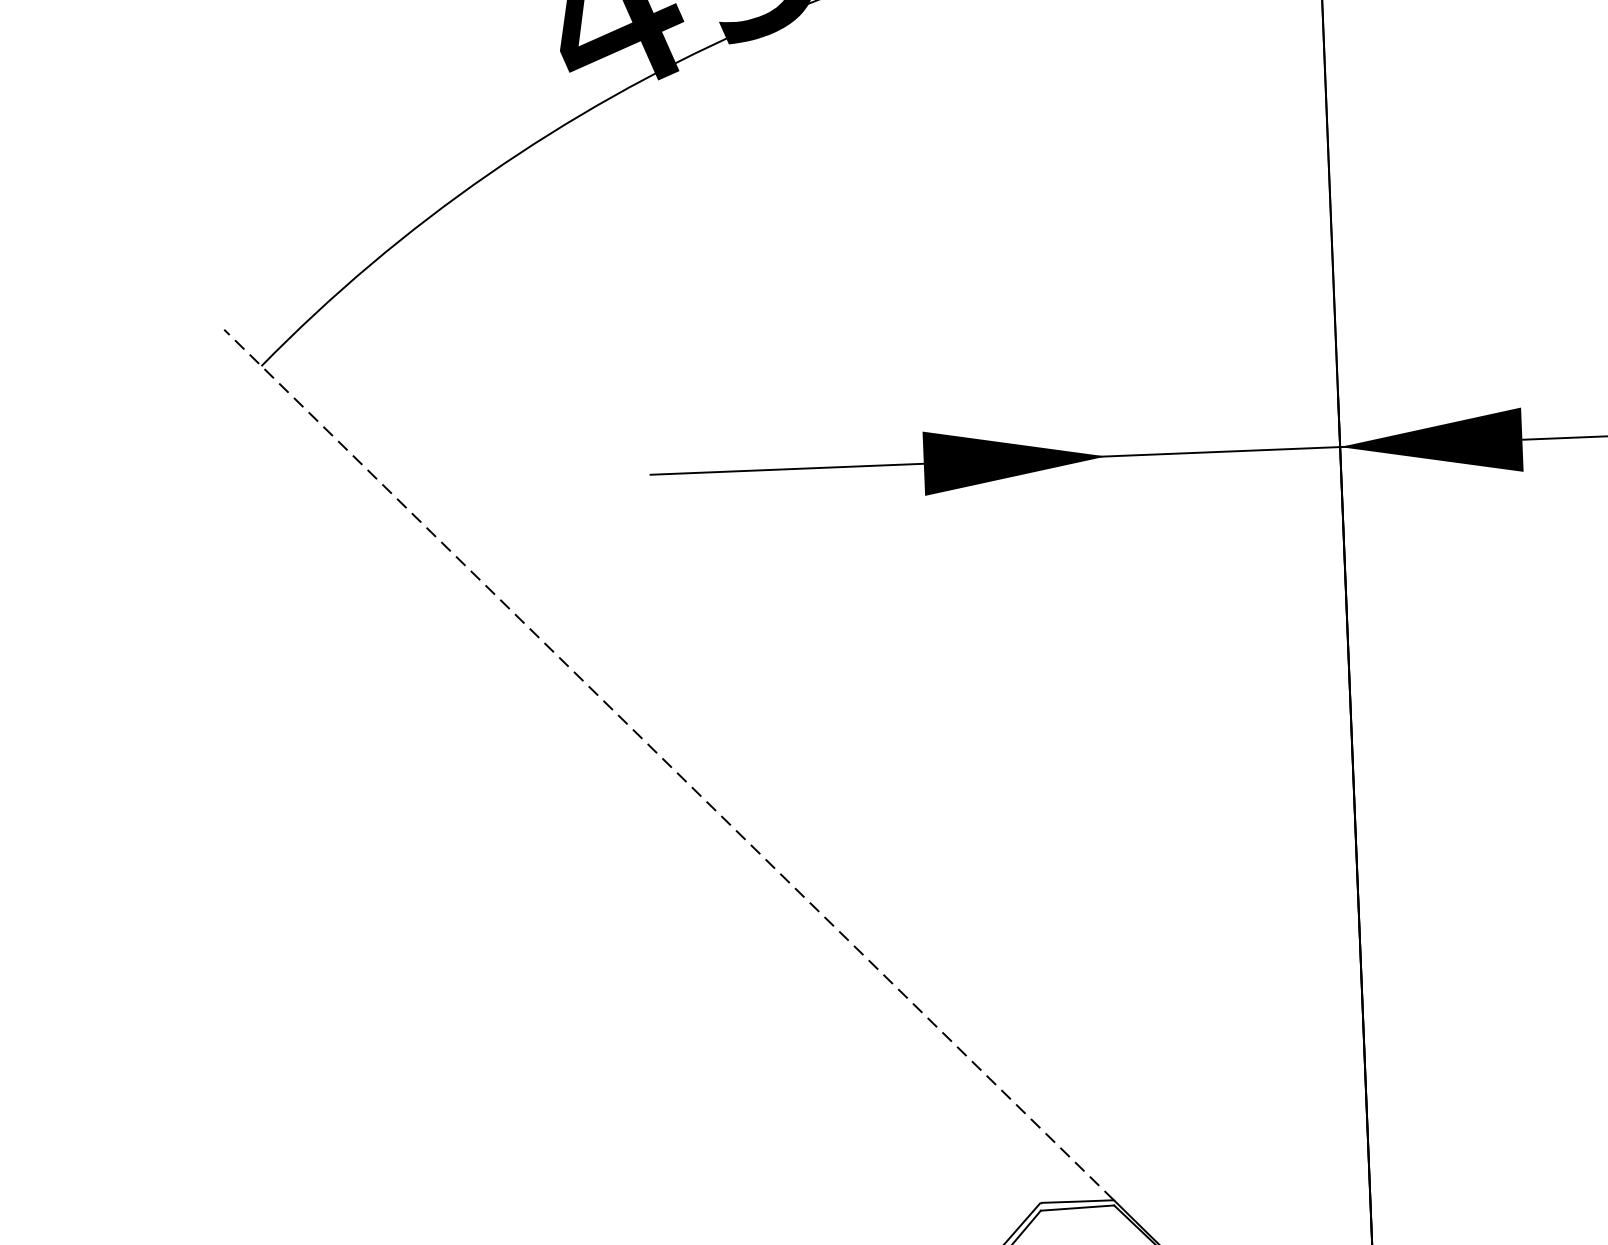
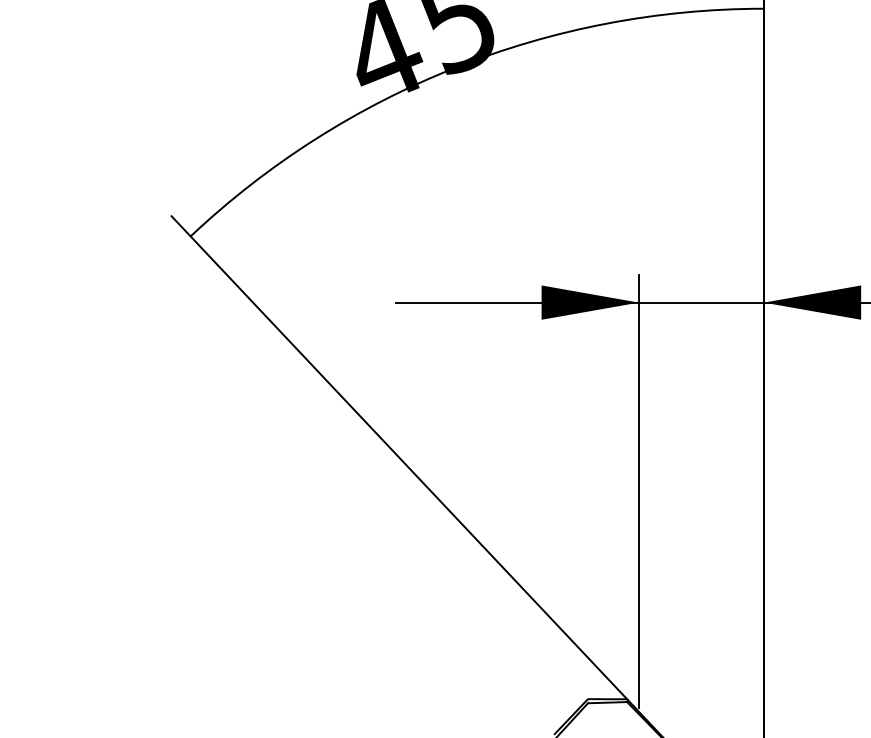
line: (669, 764) -> (399, 457), dashed -> solid
line: (1119, 810) -> (638, 491), added

